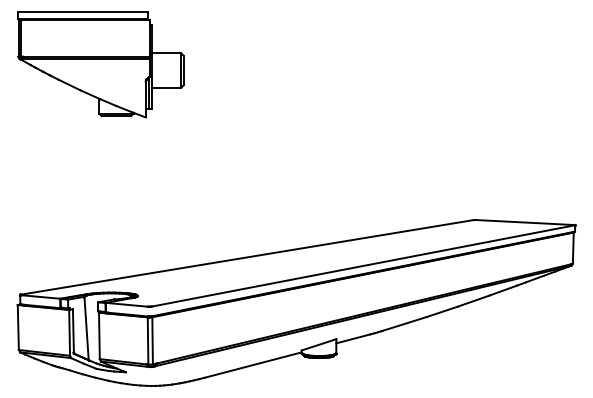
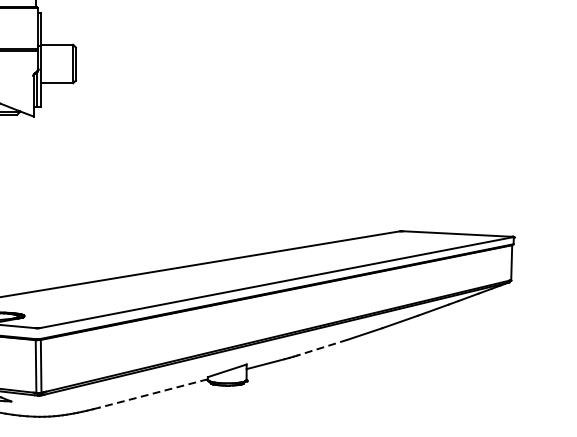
line: (404, 323) -> (322, 346), solid -> dashed
line: (252, 365) -> (152, 393), solid -> dashed

